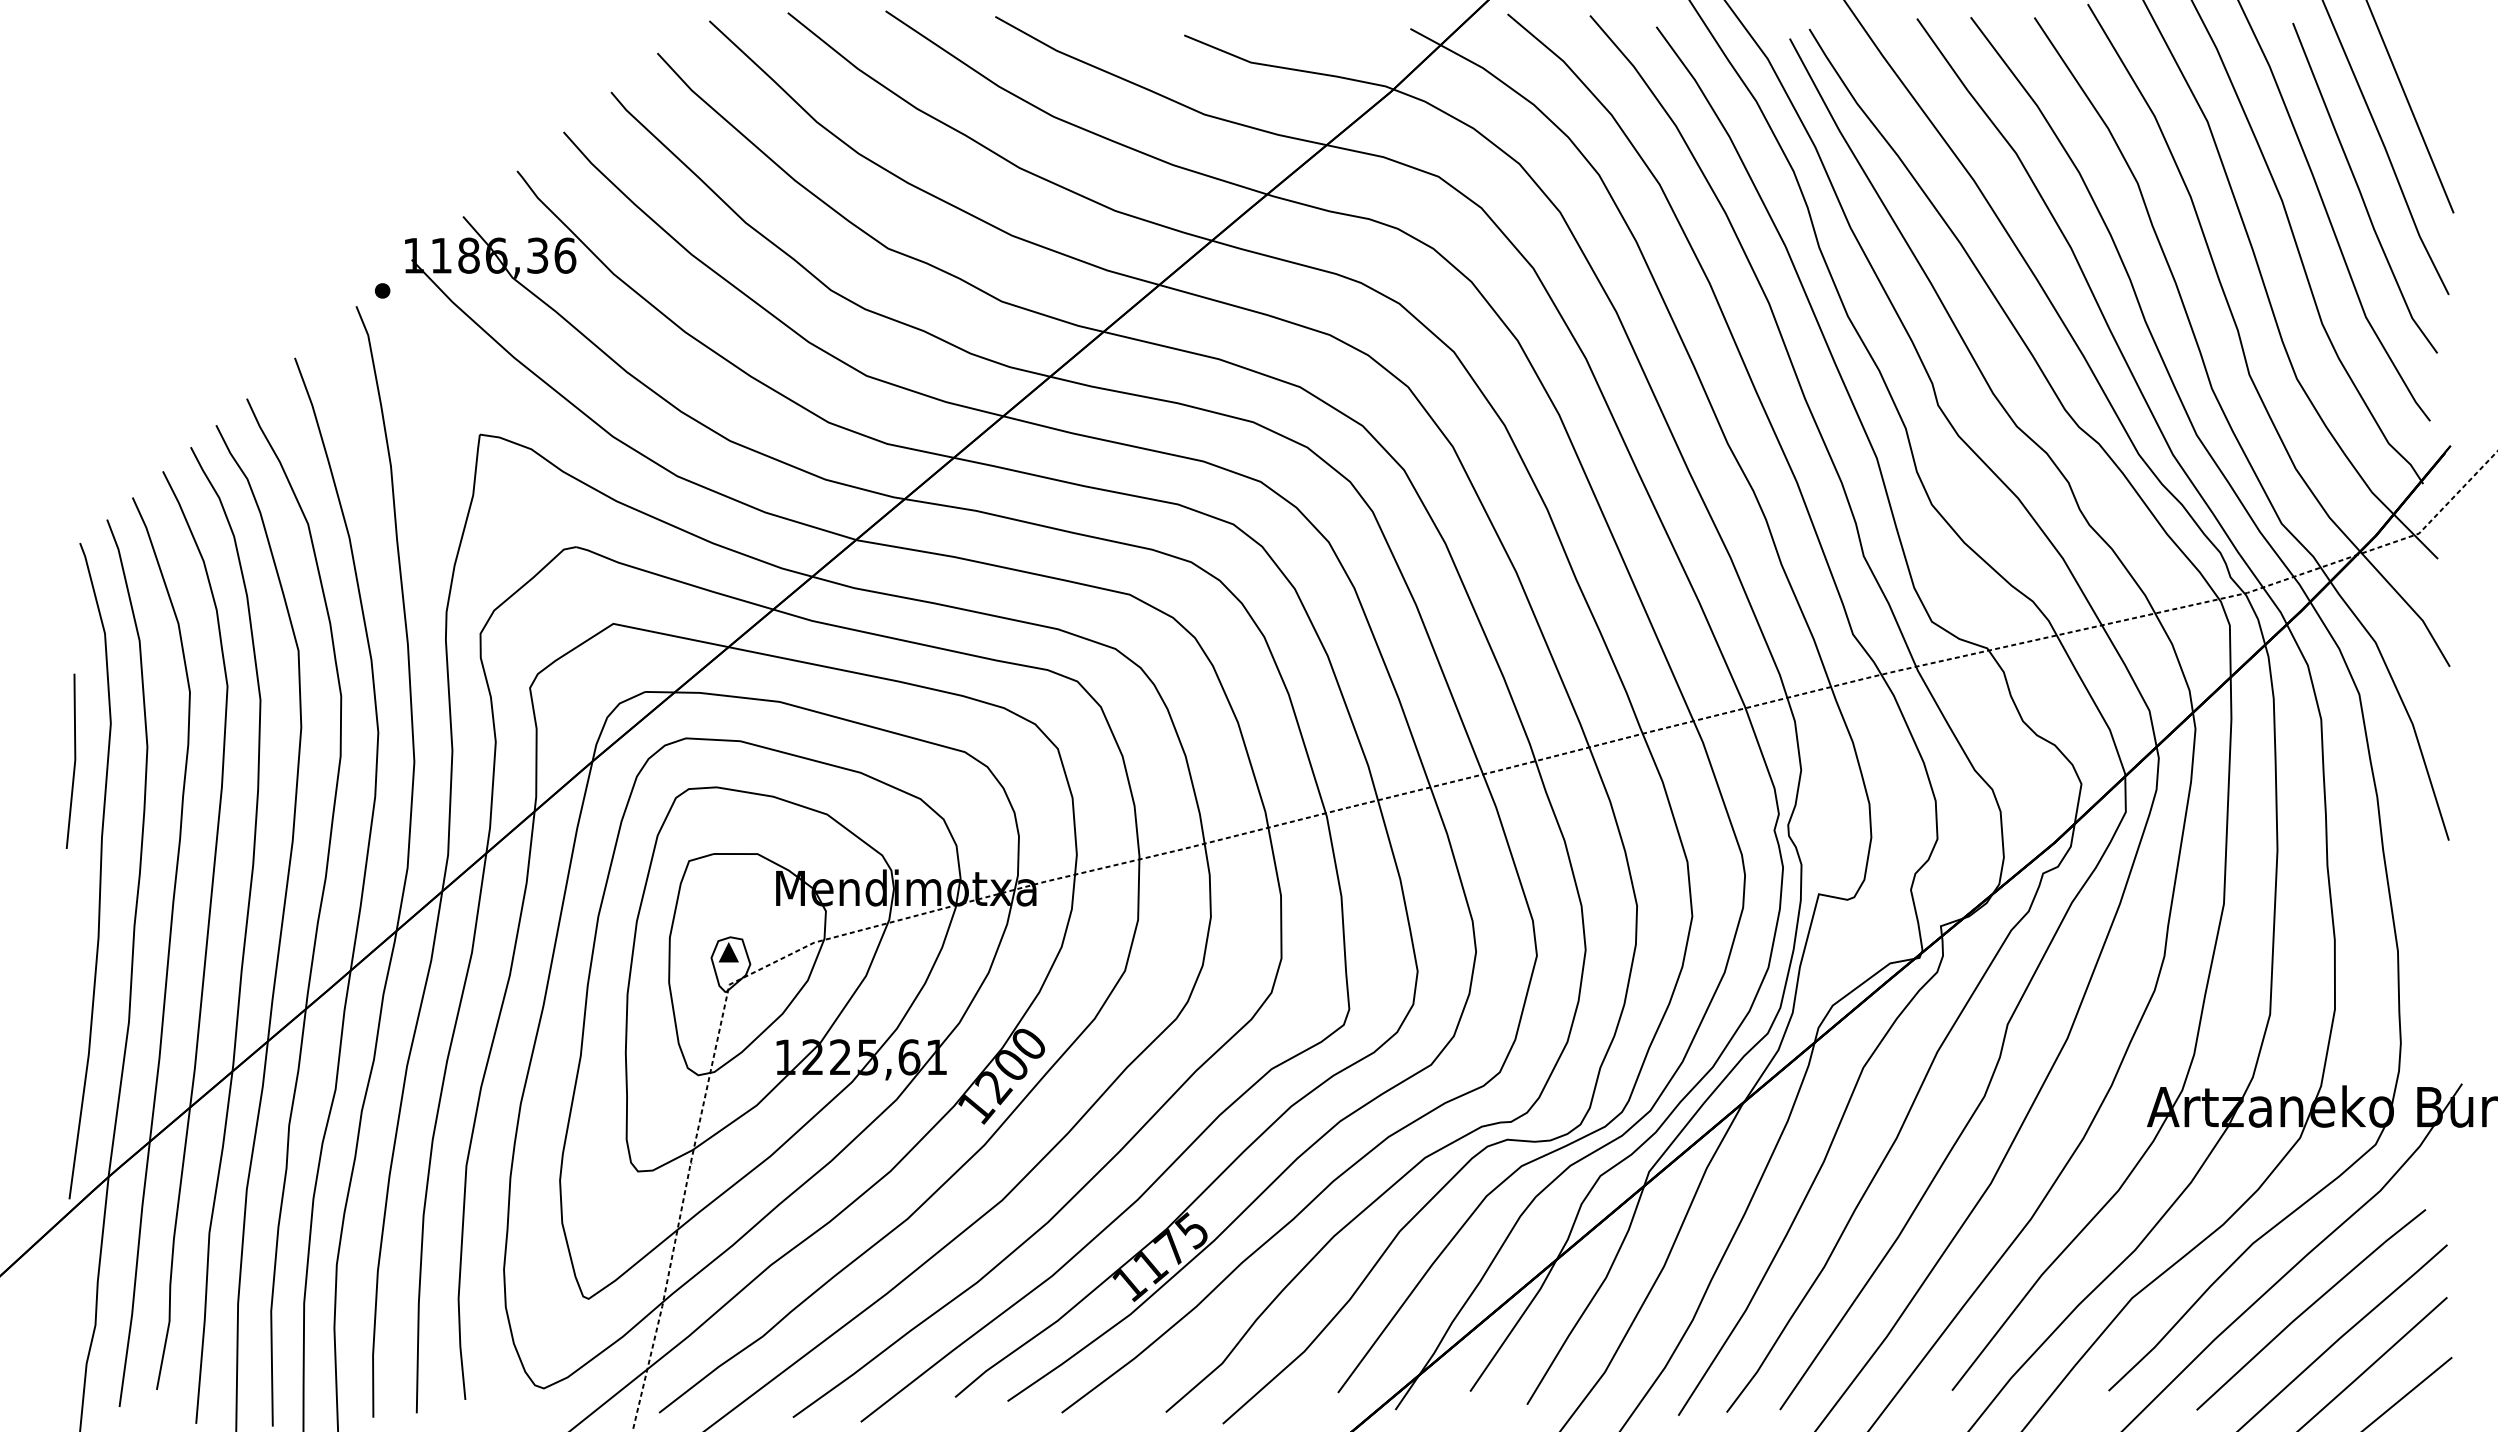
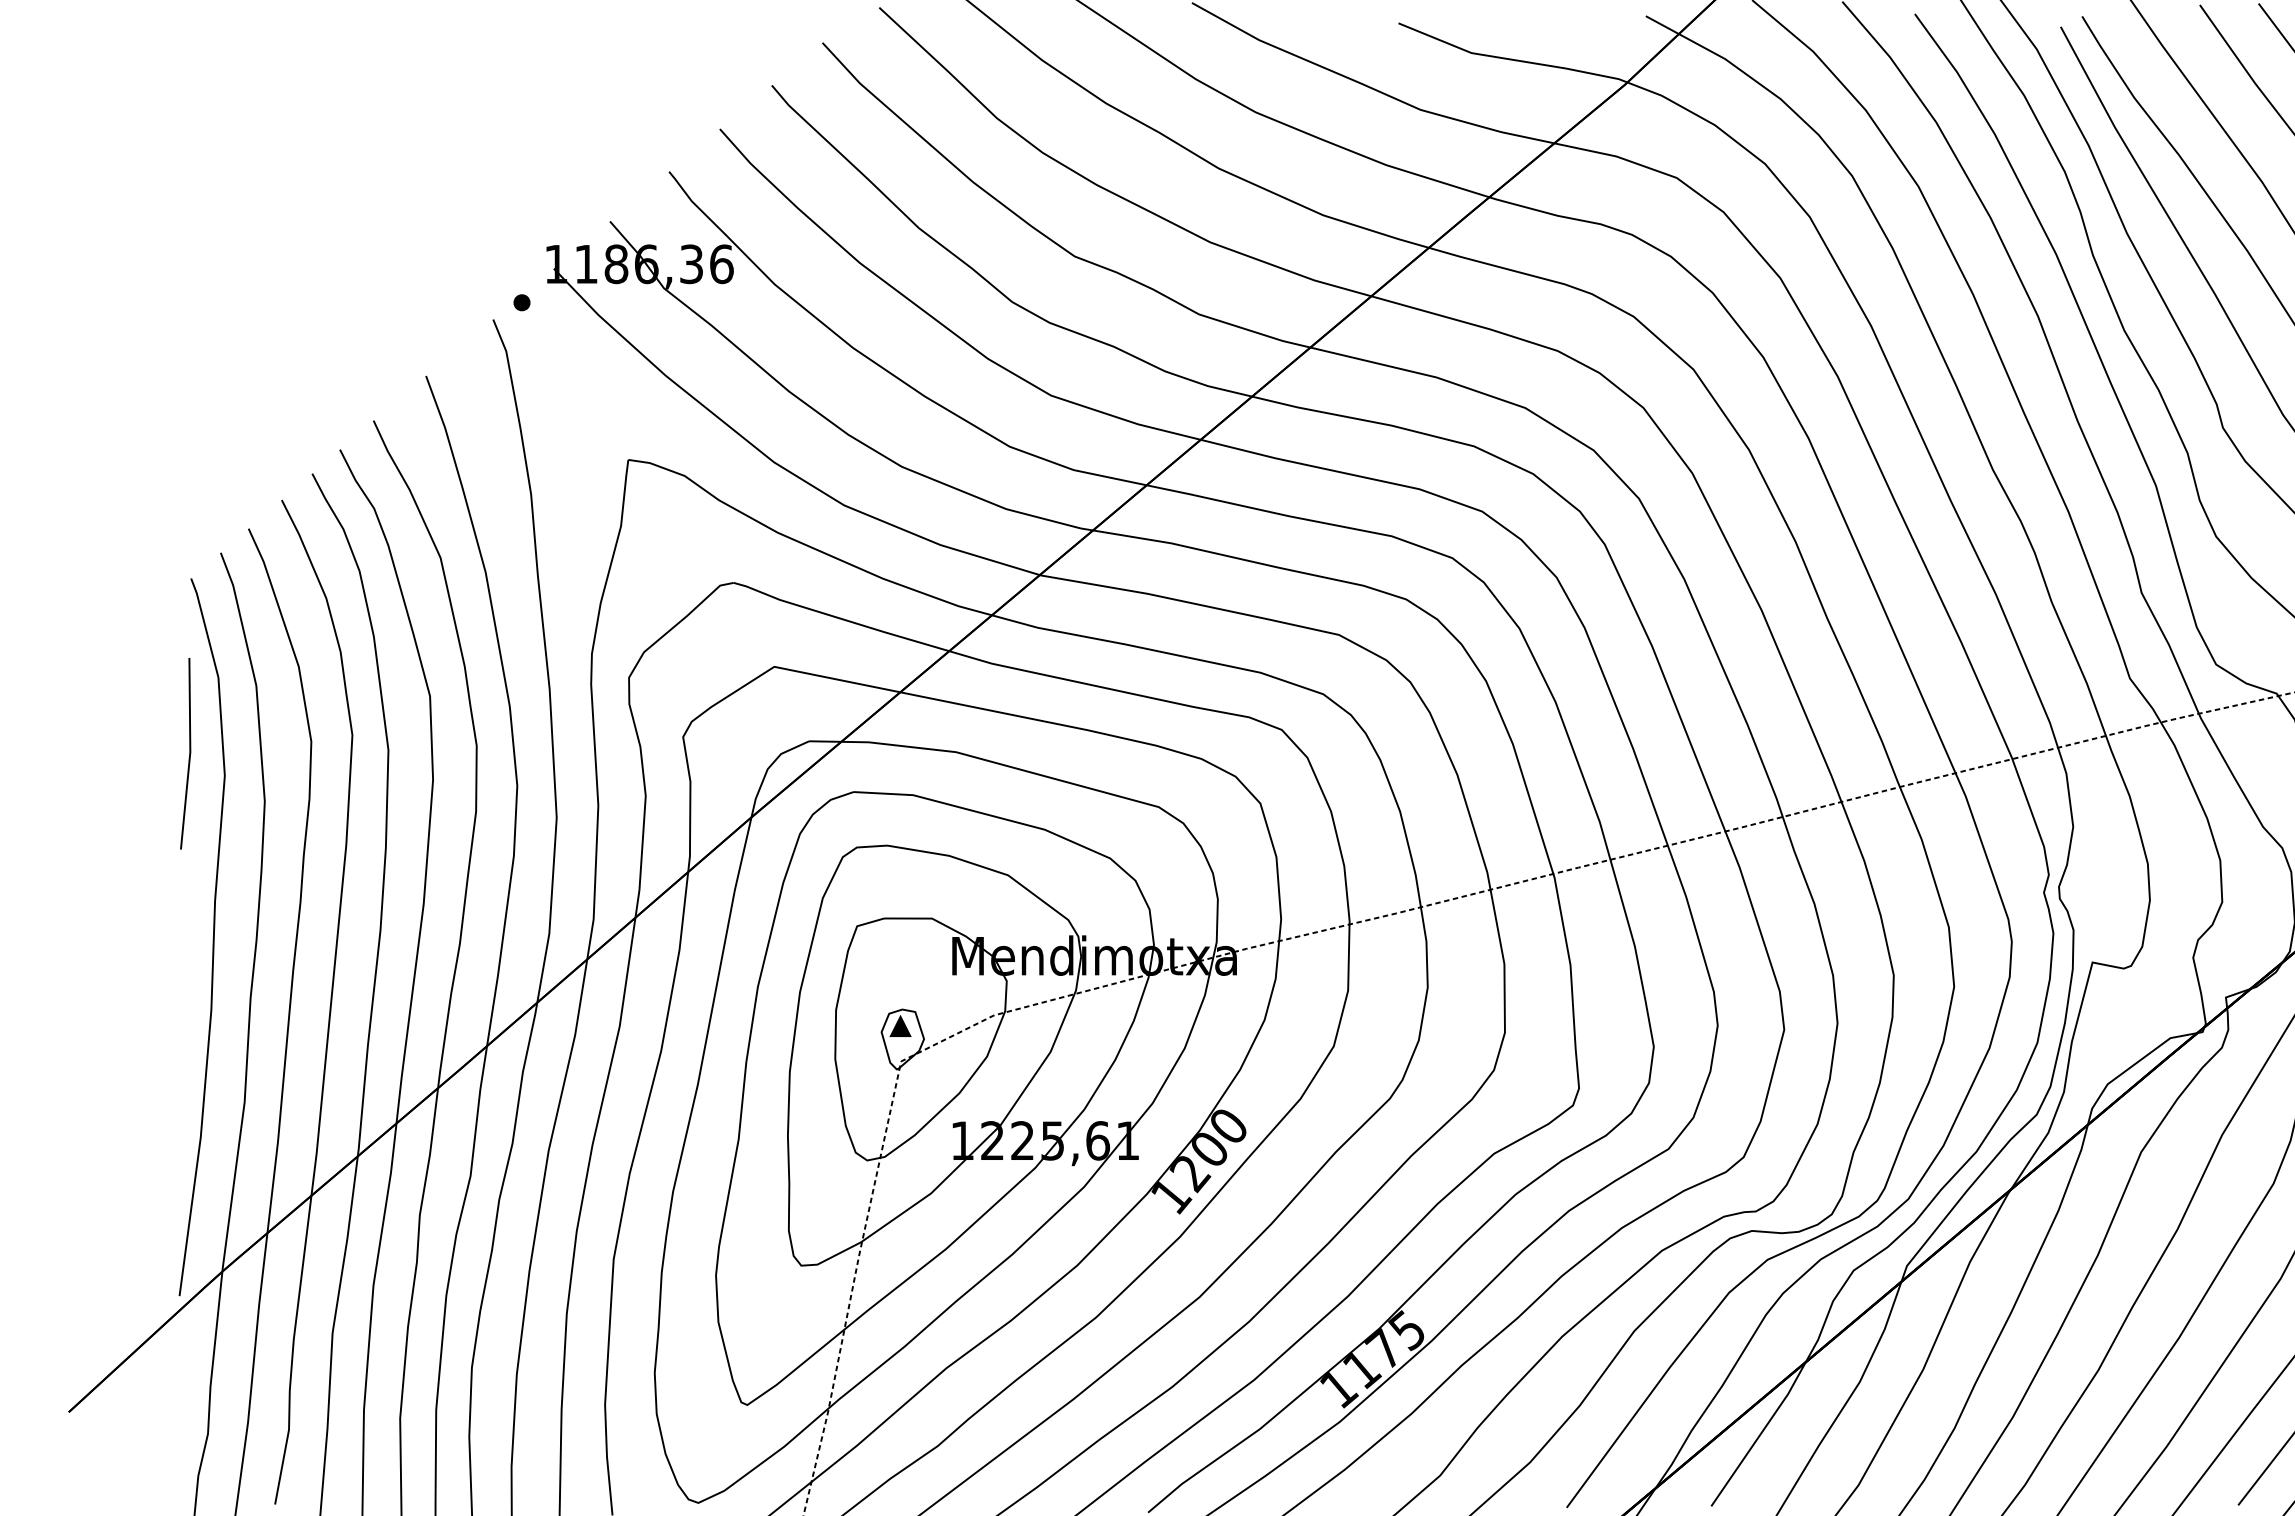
line: (74, 760) -> (189, 752), moved

